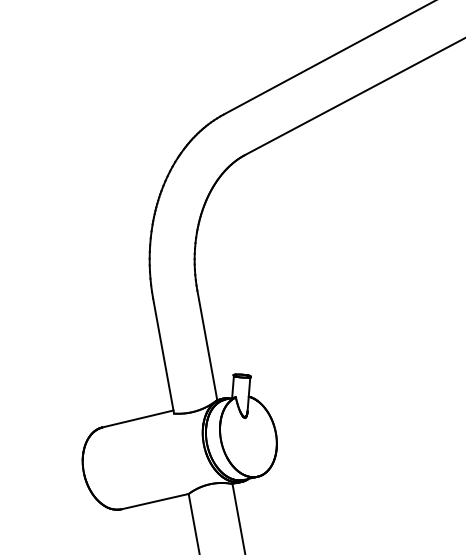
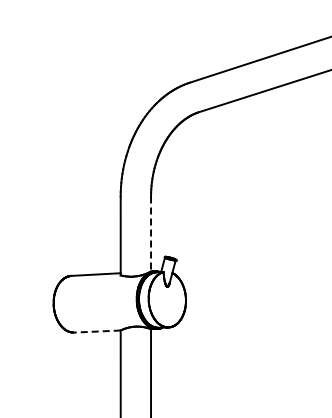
line: (208, 345) -> (151, 234), solid -> dashed
line: (155, 501) -> (97, 331), solid -> dashed

